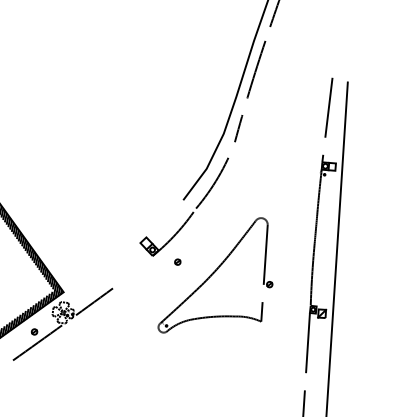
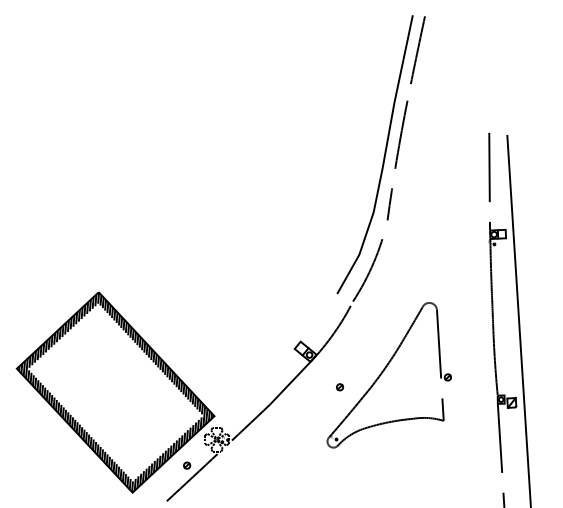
part: (178, 262) -> (340, 387), moved
line: (133, 271) -> (290, 382), added

